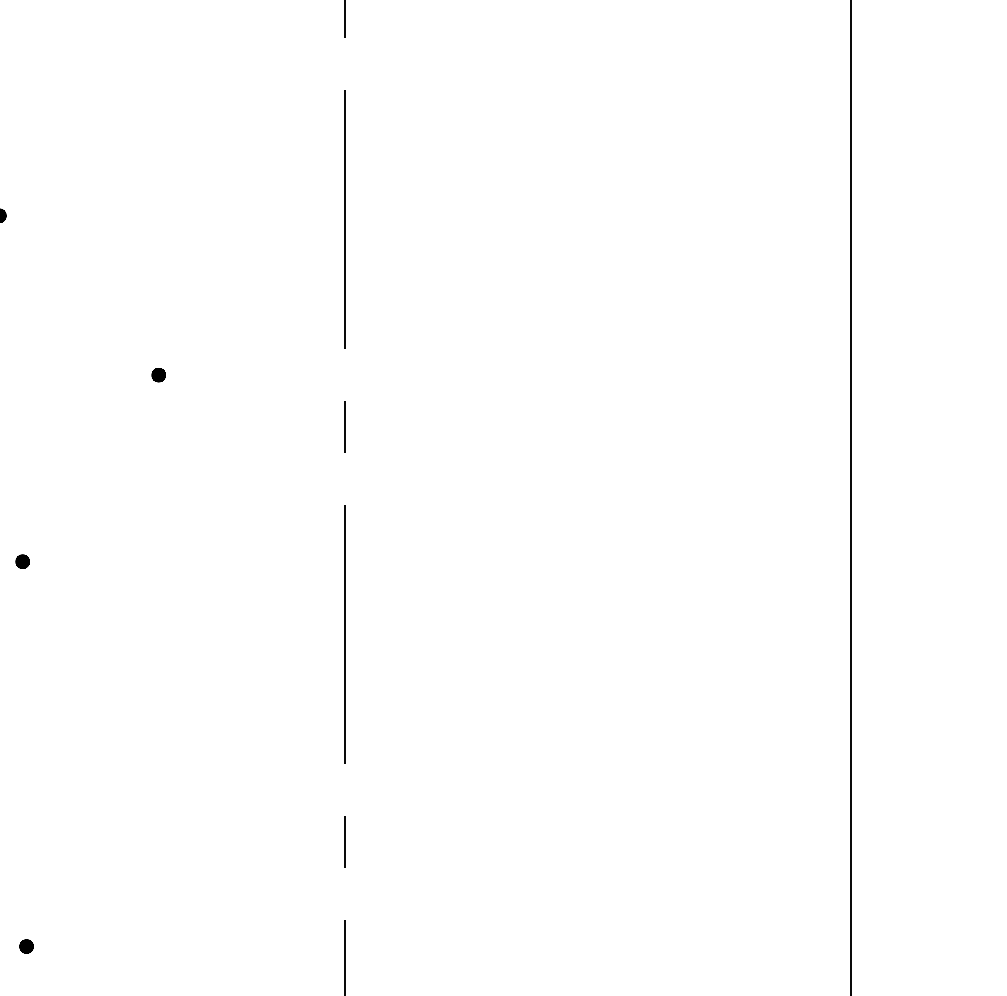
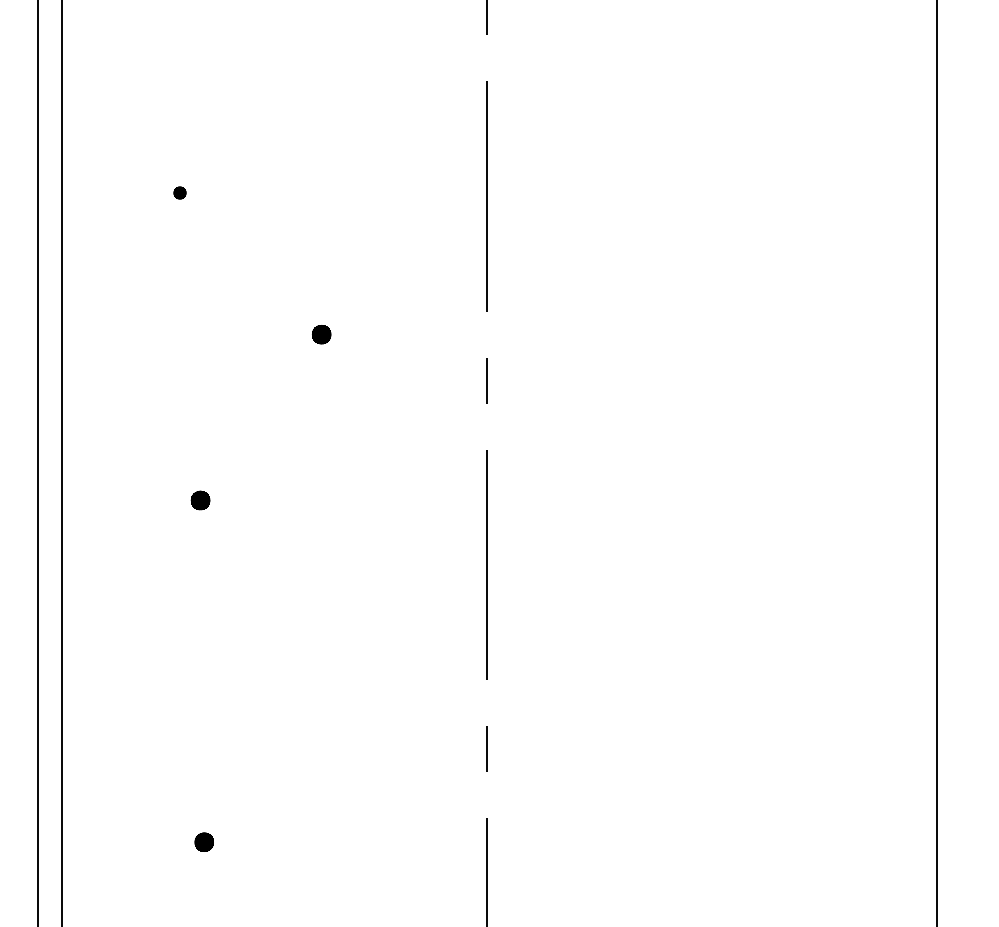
part: (158, 375) -> (321, 334), size x1.6
part: (22, 560) -> (200, 499), size x1.6
part: (25, 945) -> (203, 841), size x1.6

